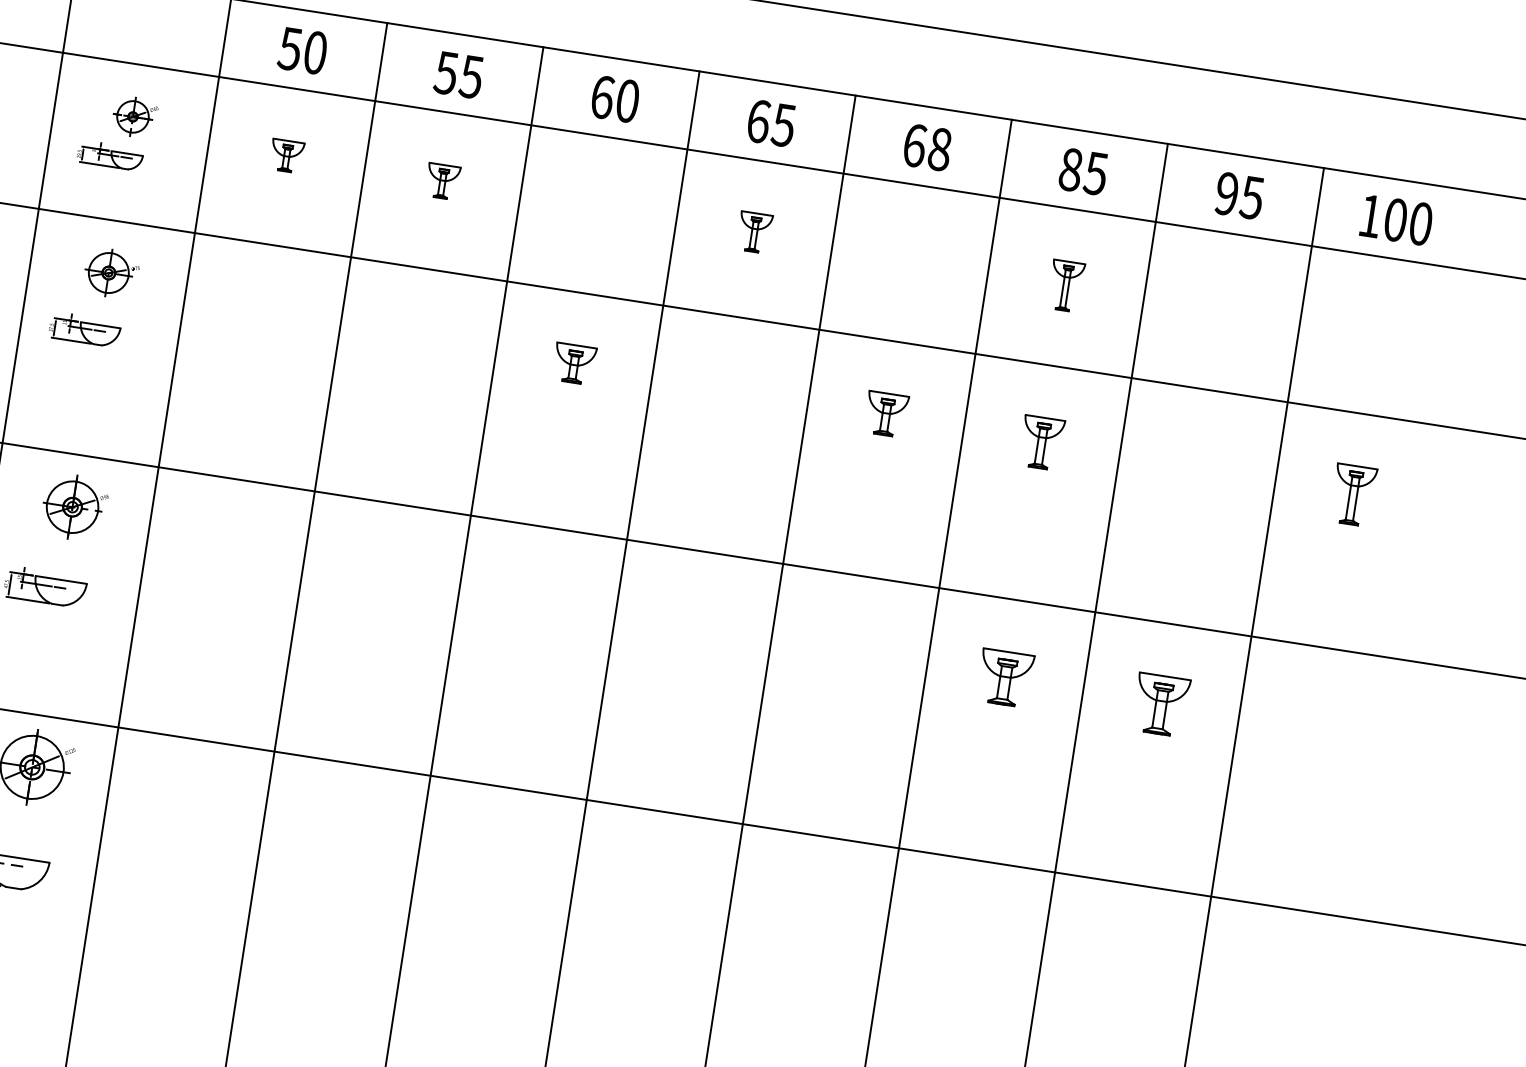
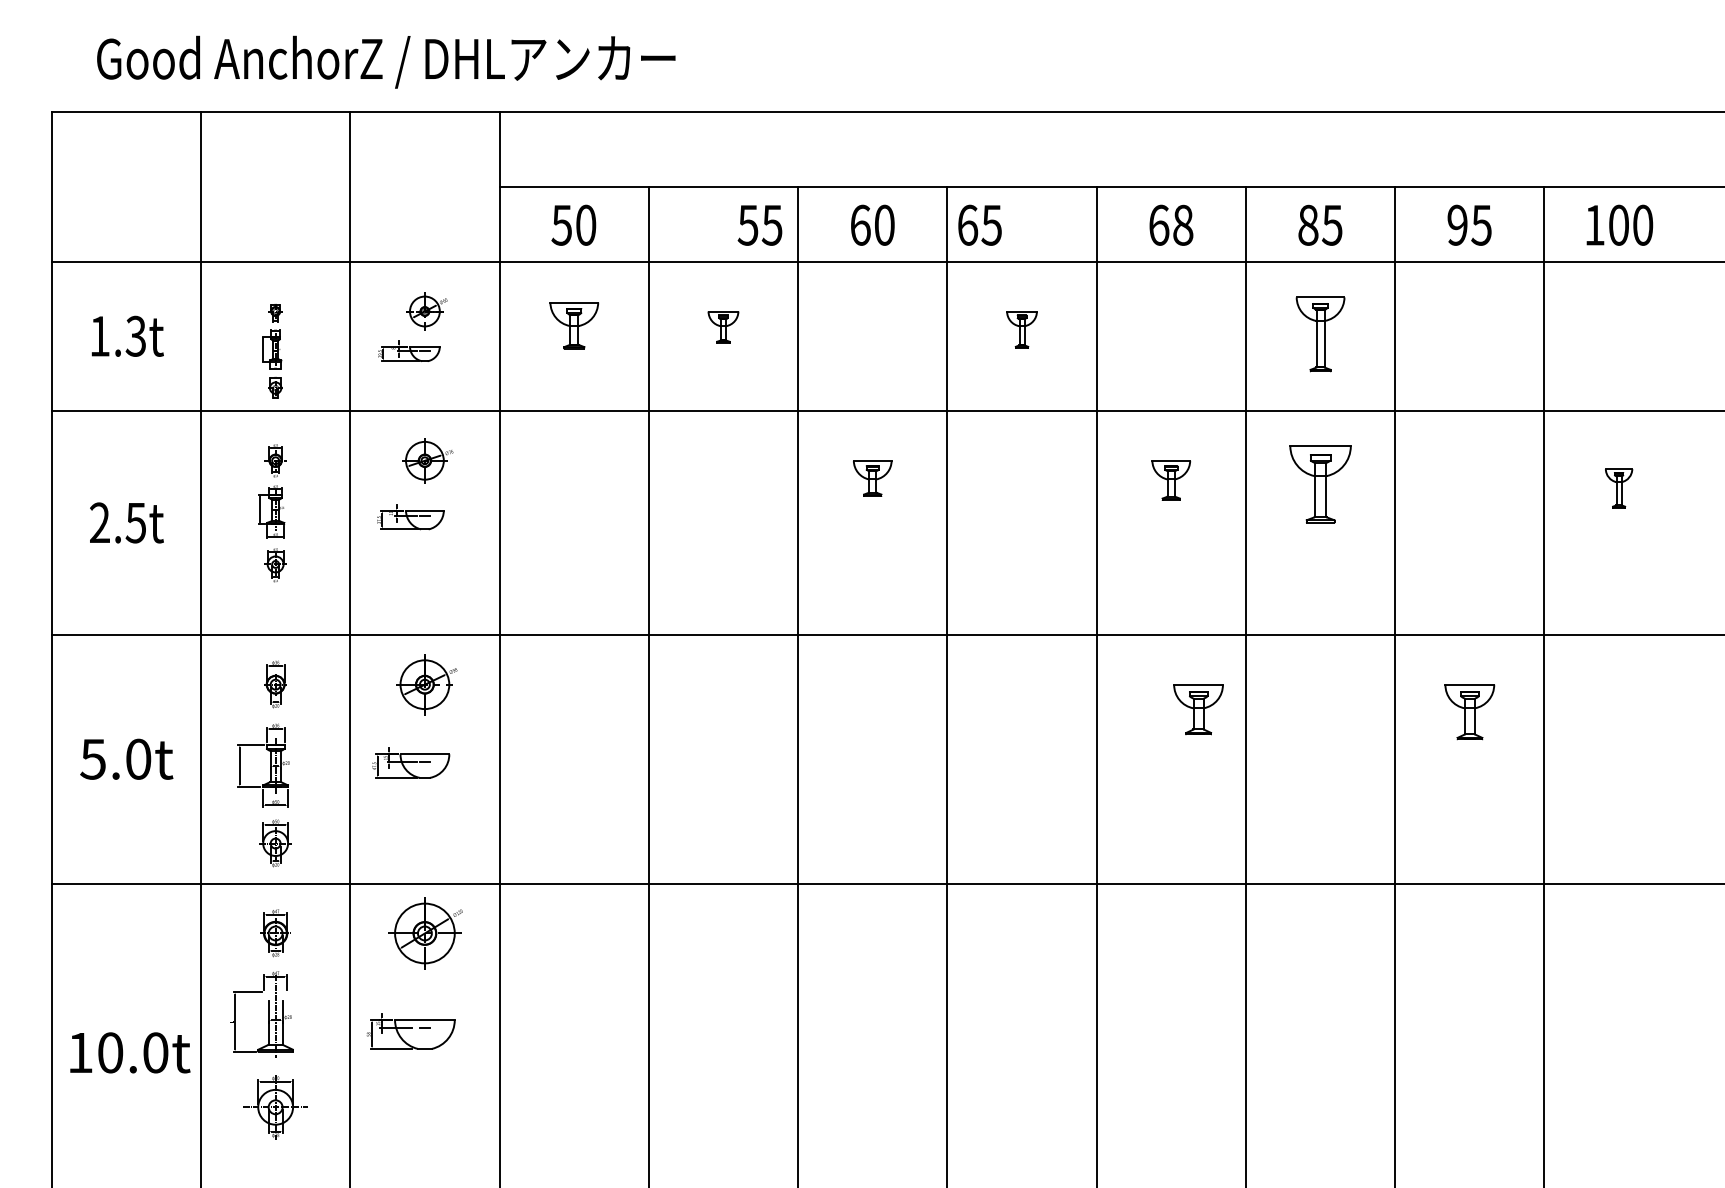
text: (458, 75) -> (759, 225), moved
text: (771, 122) -> (979, 224), moved
part: (285, 156) -> (573, 326), size x1.6
part: (1065, 285) -> (1320, 334), size x1.6
part: (1041, 442) -> (1320, 484), size x1.6
part: (1352, 495) -> (1618, 488), size x0.7
part: (1005, 678) -> (1198, 709), moved

